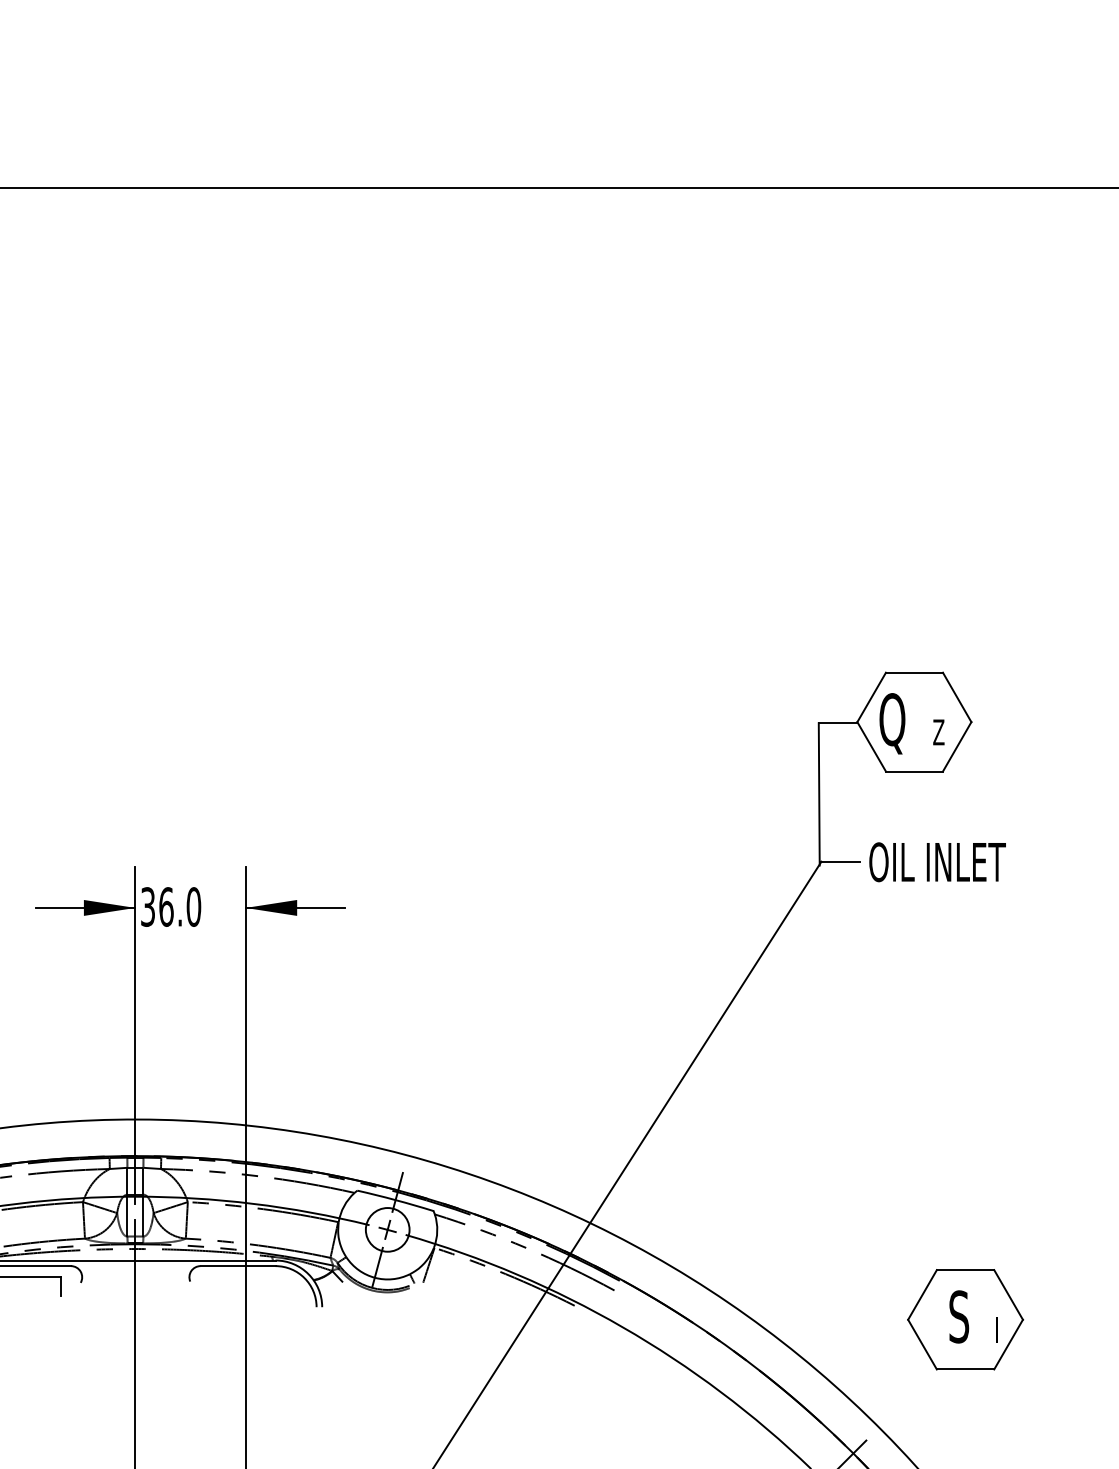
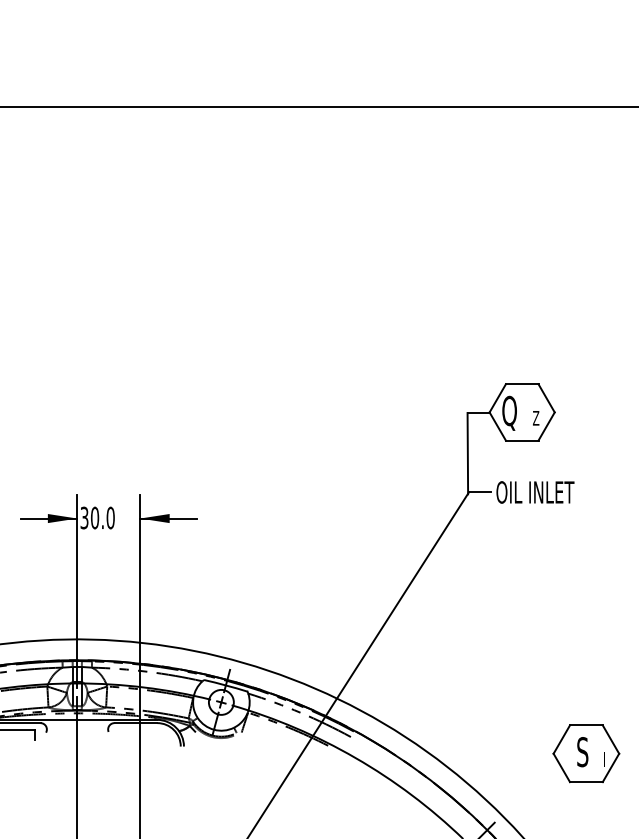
text: (167, 906) -> (95, 517), 36.0 -> 30.0
part: (965, 1319) -> (586, 753), moved

